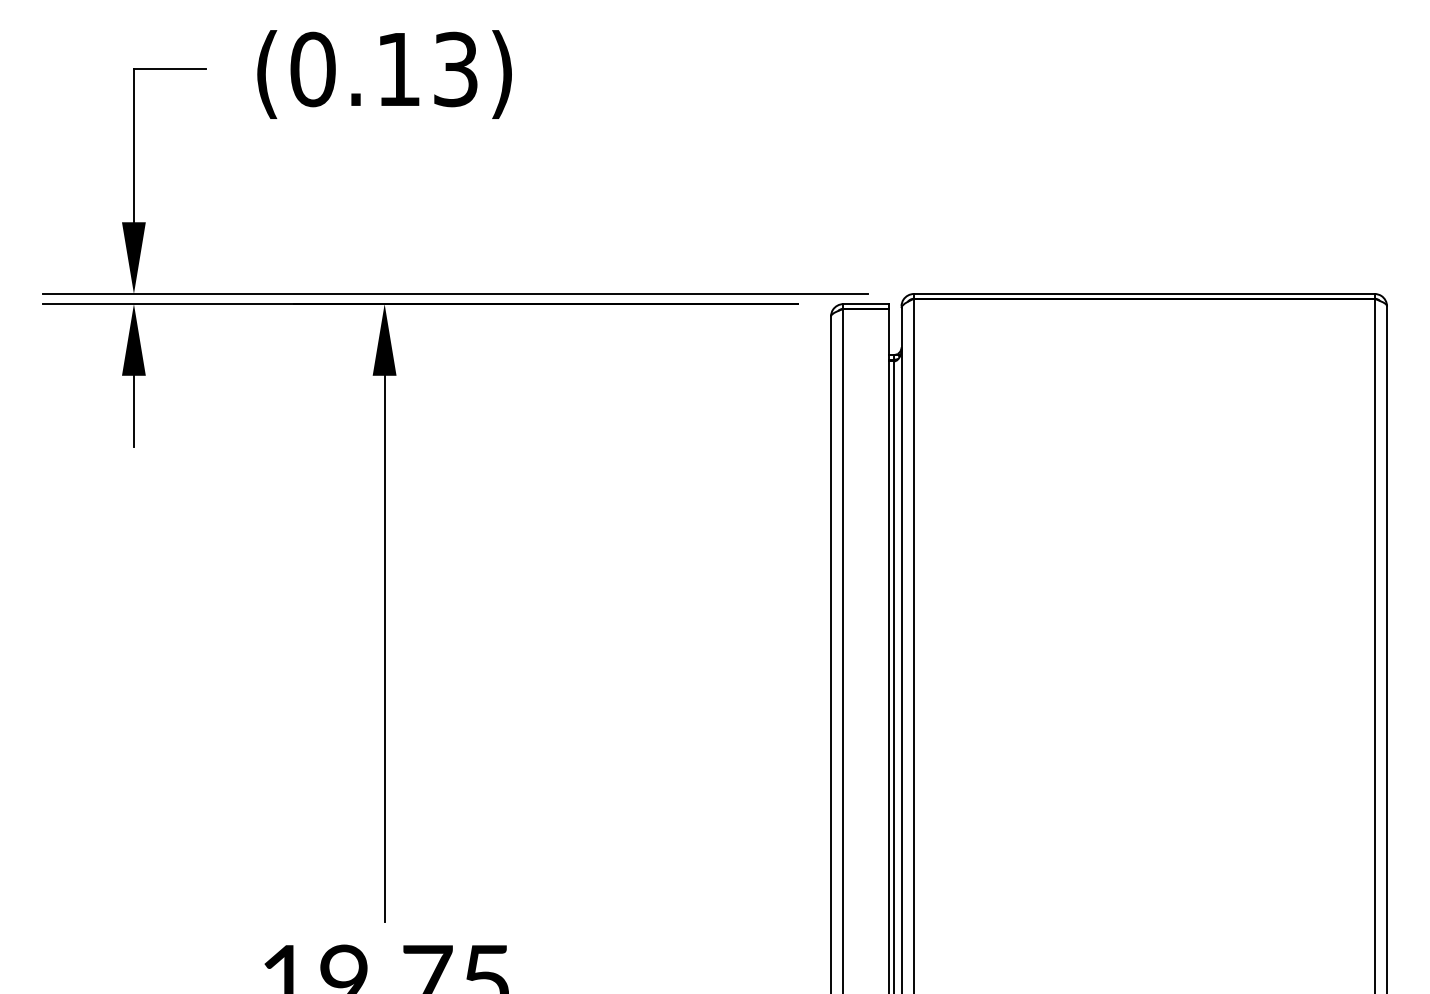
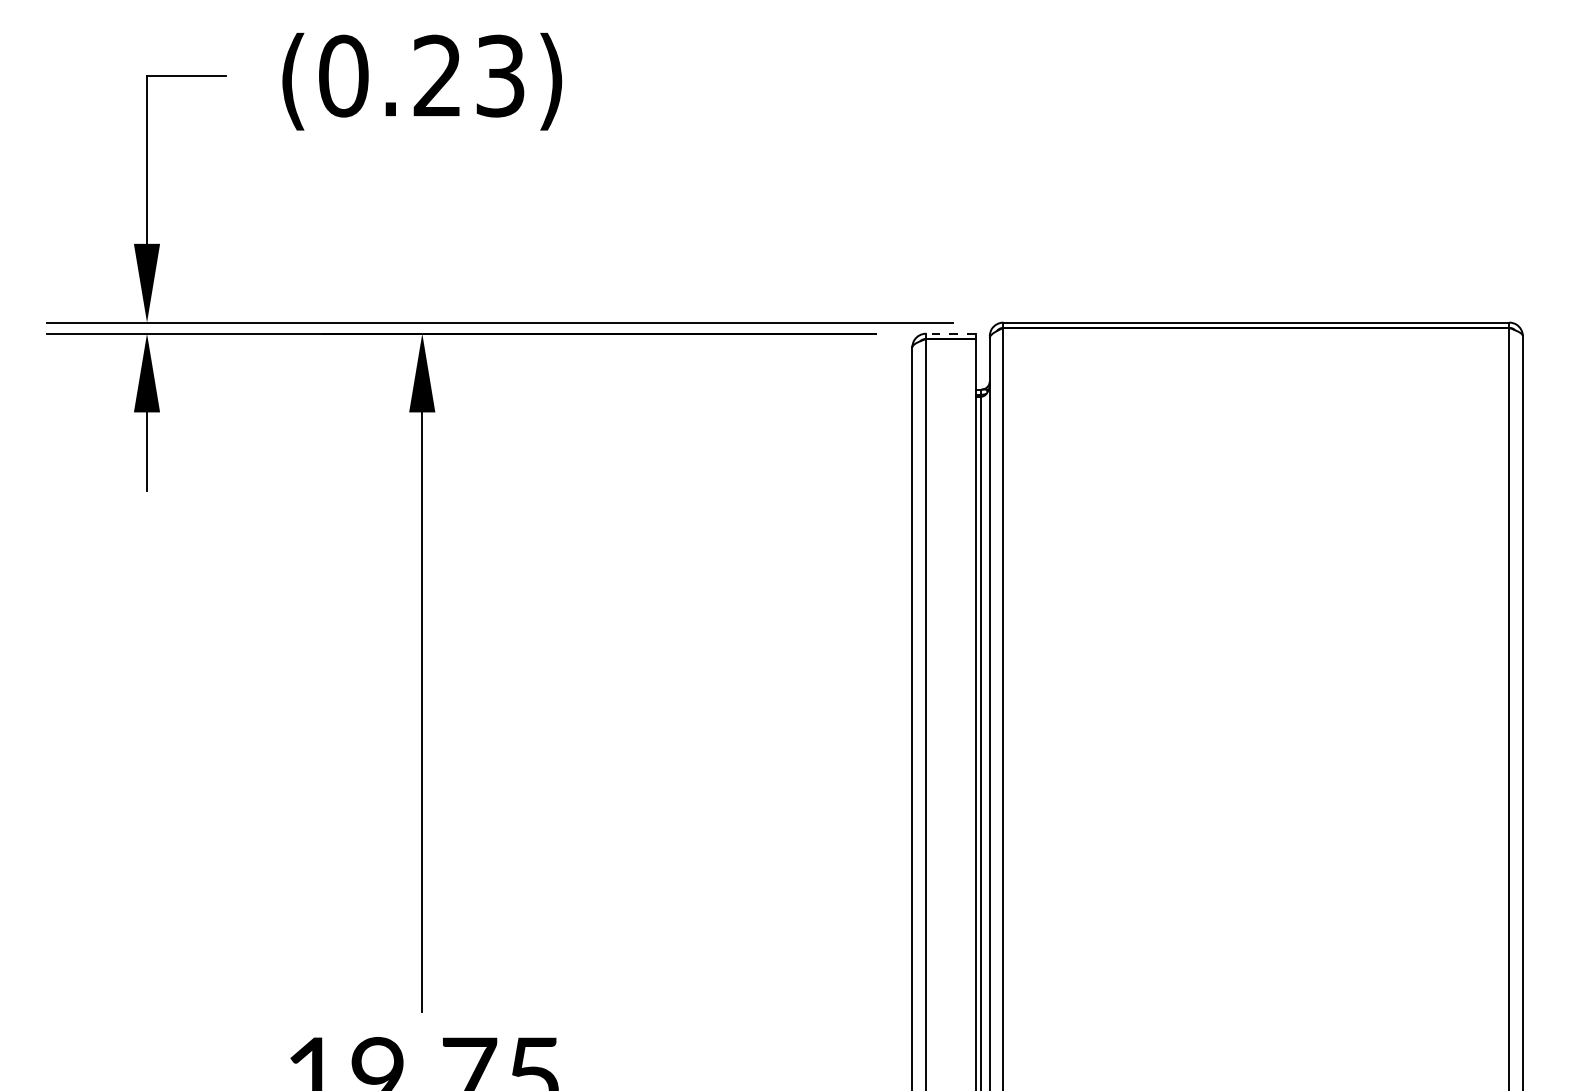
text: (397, 68) -> (436, 75), (0.13) -> (0.23)
line: (865, 303) -> (950, 333), solid -> dashed

